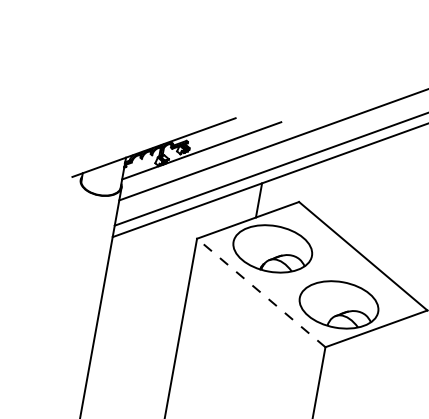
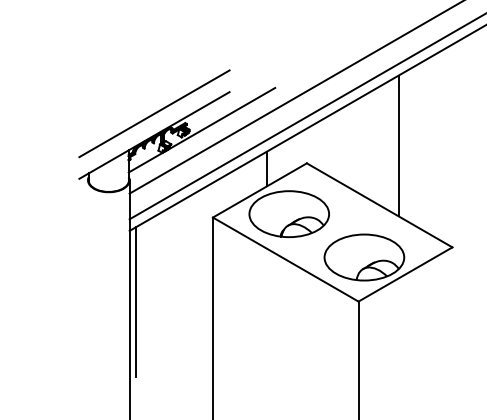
line: (157, 125) -> (154, 113), added
line: (392, 200) -> (398, 145), added
line: (261, 292) -> (285, 259), dashed -> solid
line: (105, 308) -> (135, 302), added

